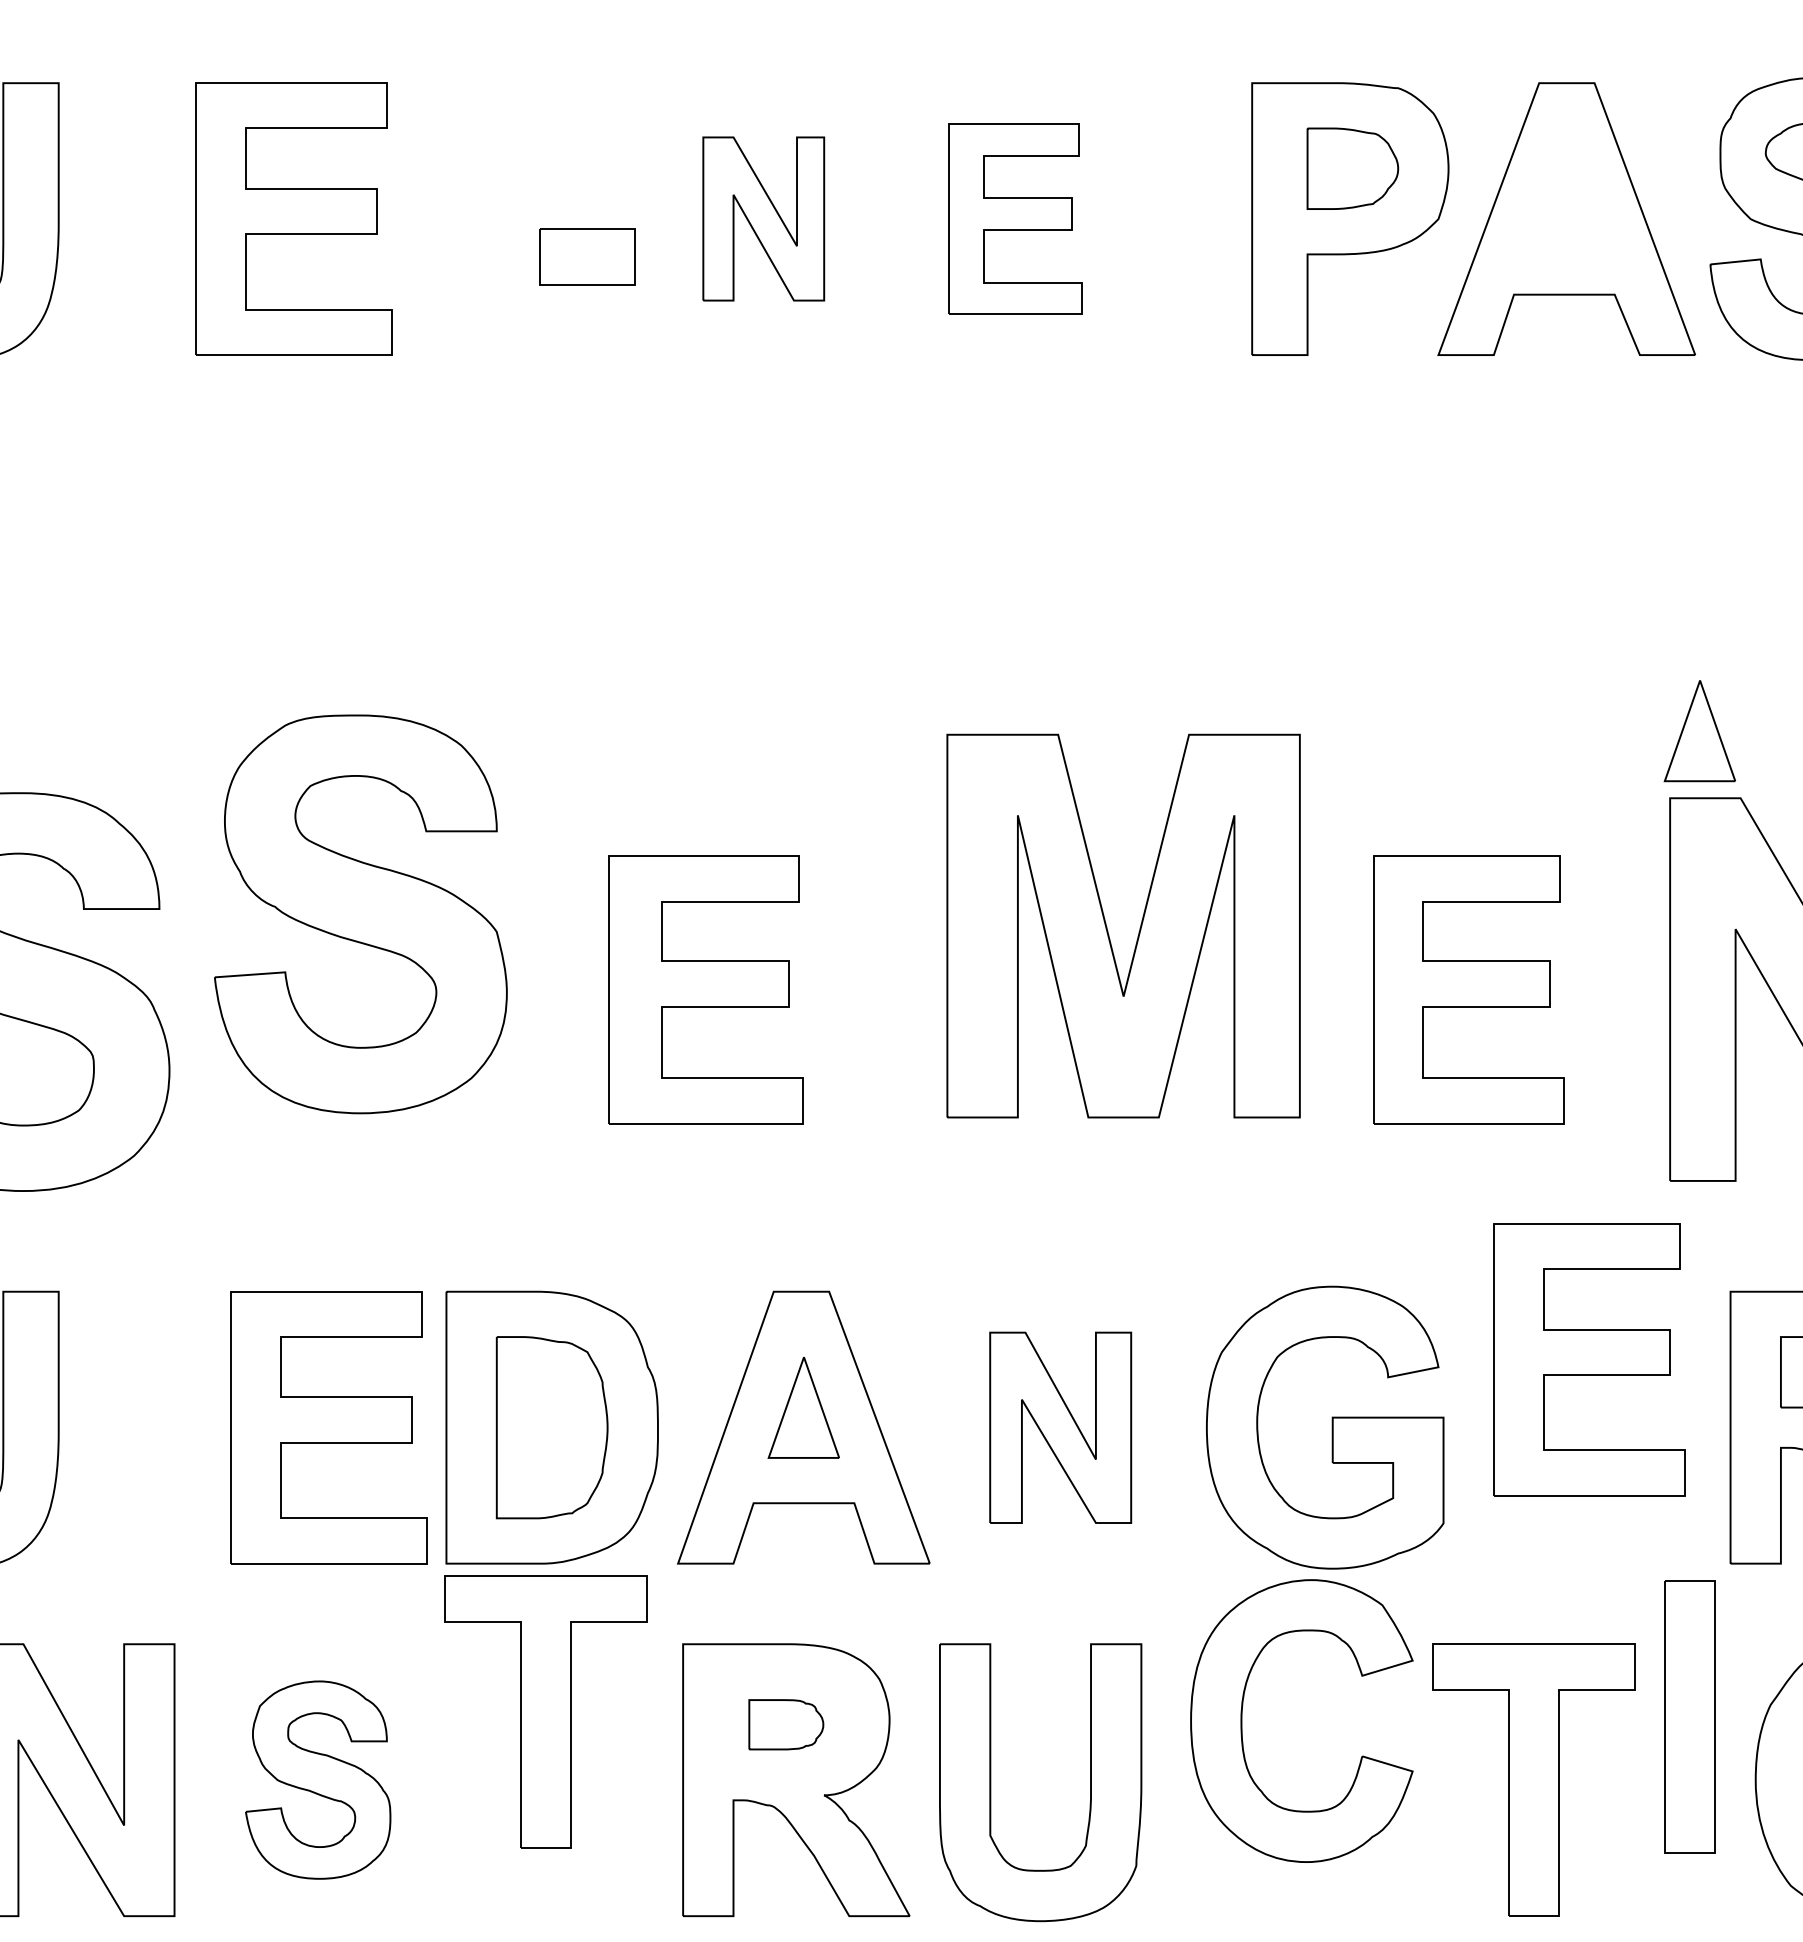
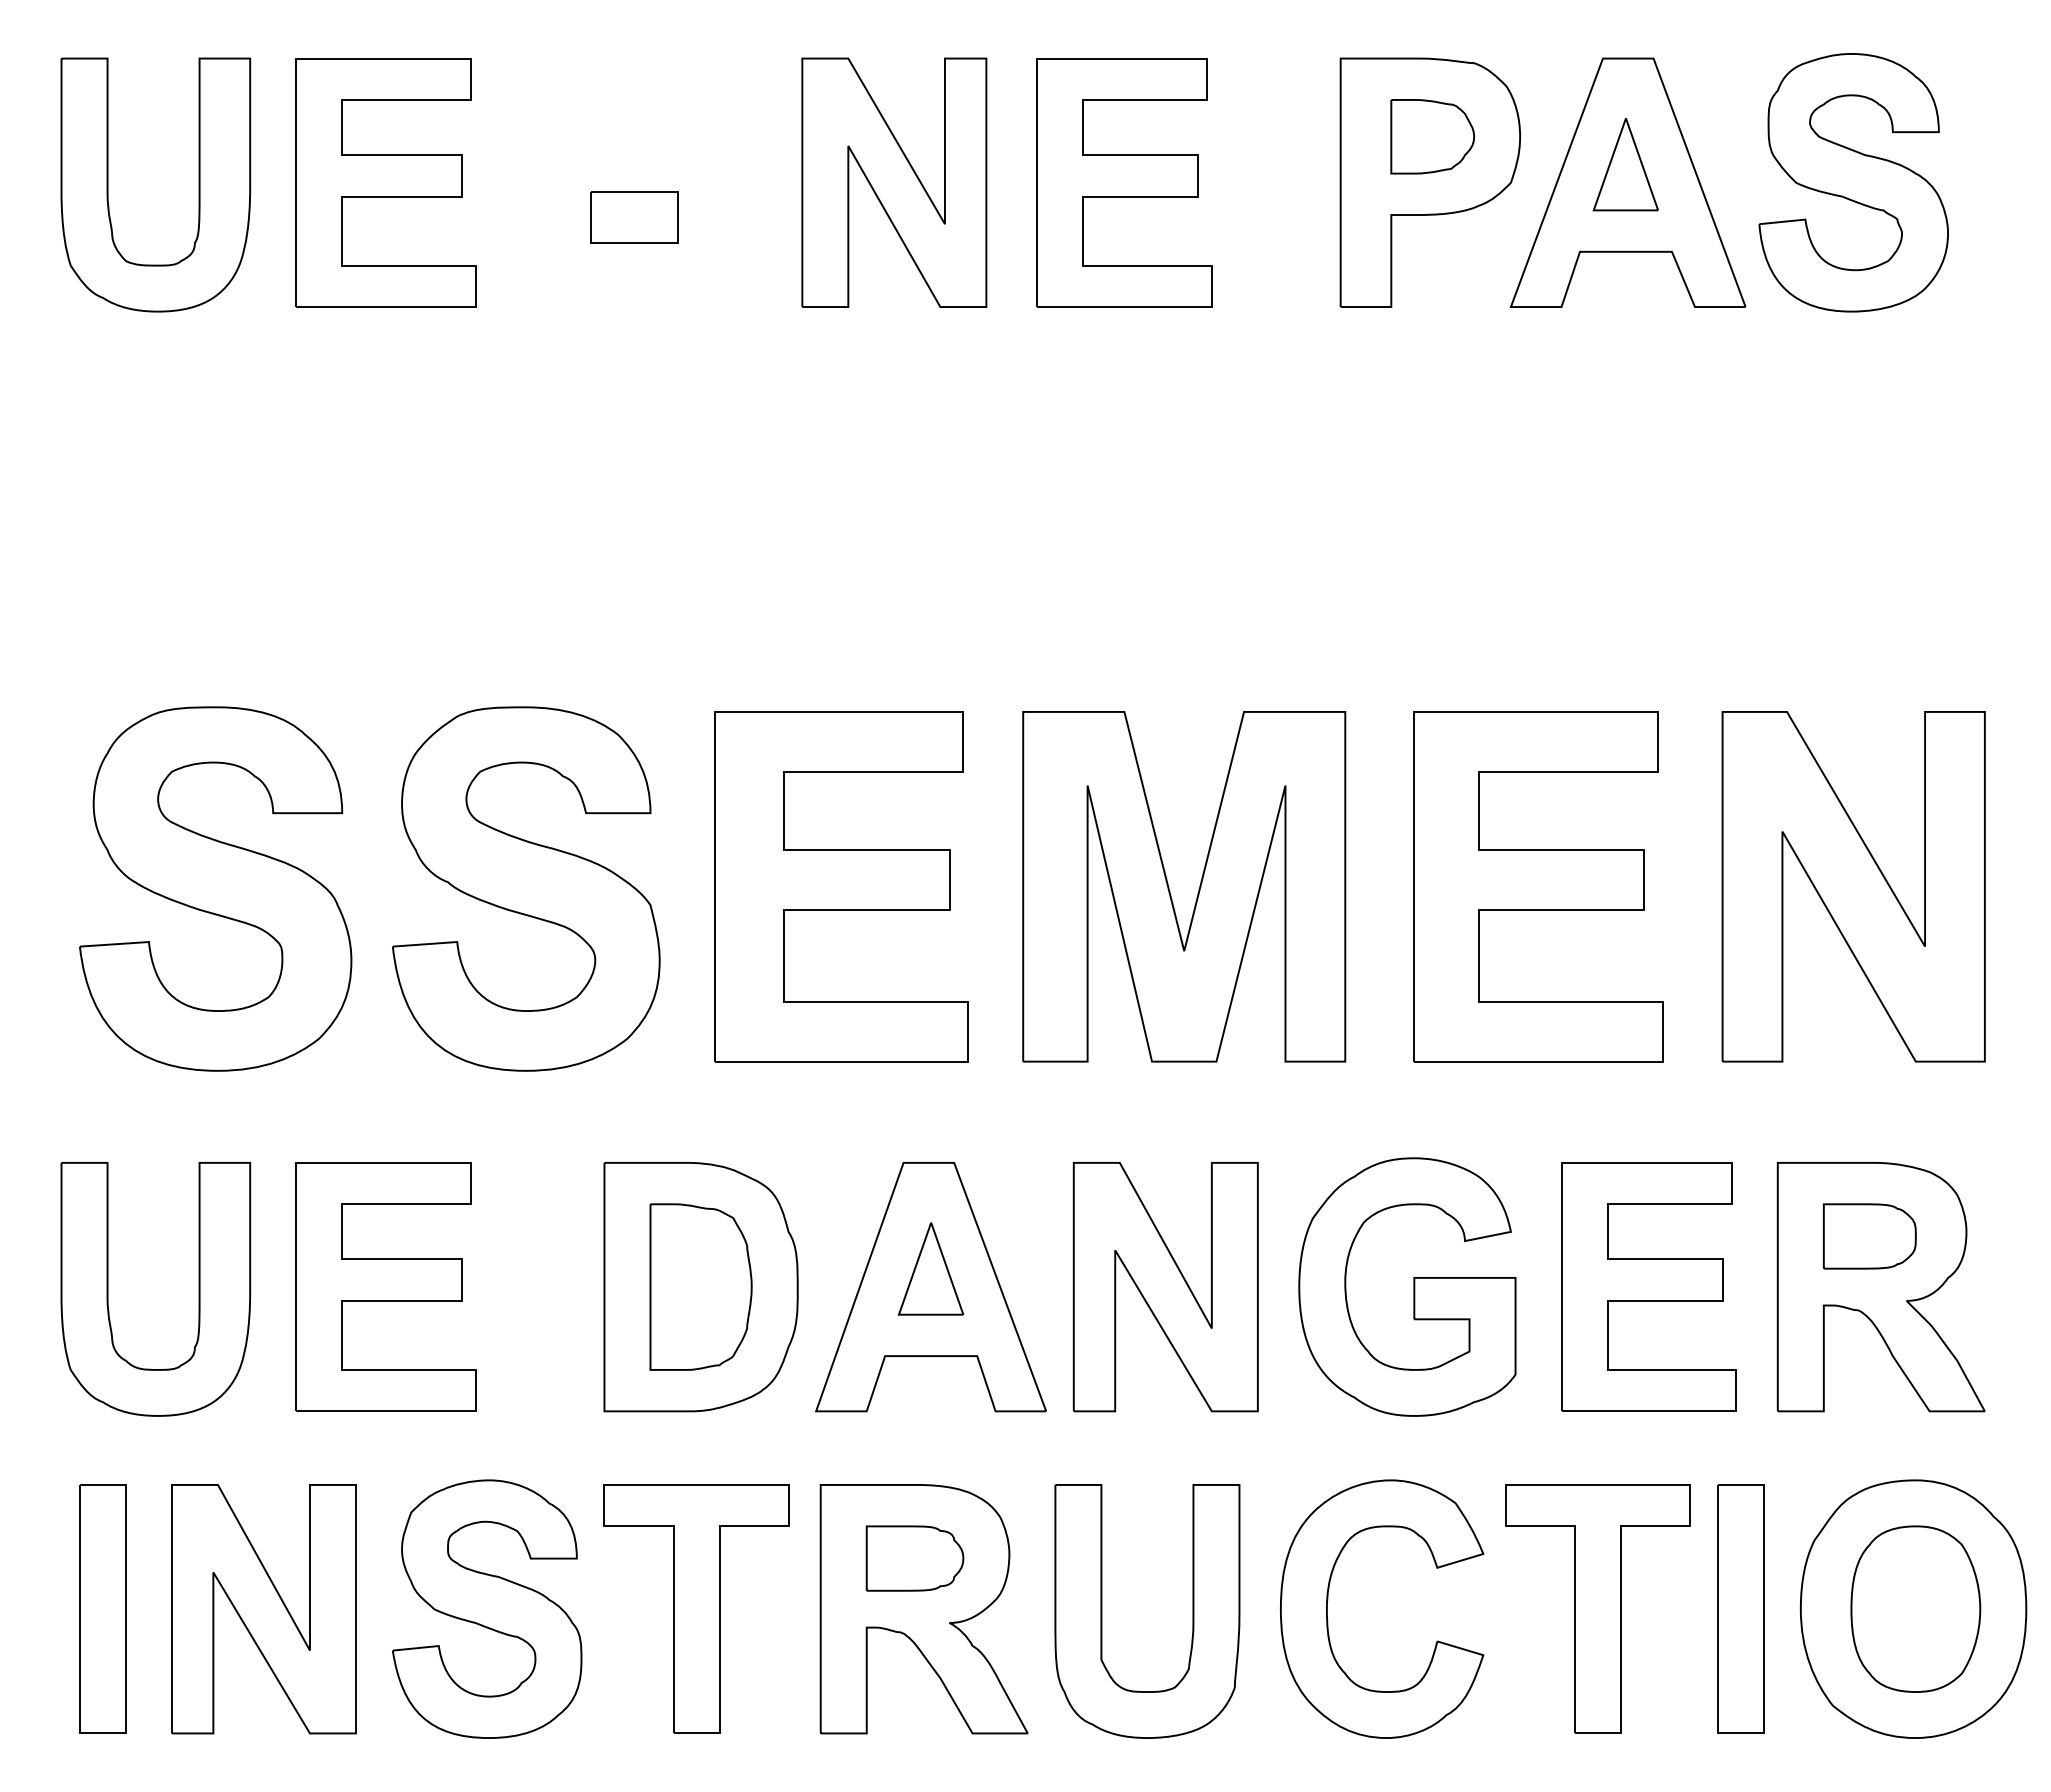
part: (293, 218) -> (385, 182), moved
part: (763, 218) -> (894, 182), size x1.67
part: (1015, 218) -> (1124, 182), size x1.43
part: (587, 257) -> (634, 217), moved
part: (1699, 730) -> (1625, 164), moved
part: (361, 913) -> (526, 888), moved
part: (1139, 929) -> (1198, 889), moved
part: (705, 989) -> (841, 886), size x1.43
part: (1468, 989) -> (1538, 886), size x1.43
part: (1589, 1359) -> (1648, 1286), moved
part: (328, 1427) -> (385, 1286), moved
part: (1060, 1428) -> (1165, 1287), size x1.43
part: (546, 1711) -> (696, 1608), moved
part: (1243, 1711) -> (1328, 1600), moved
part: (1689, 1715) -> (1740, 1608), moved
part: (785, 1724) -> (914, 1558), size x1.43
part: (318, 1779) -> (487, 1608), size x1.43

